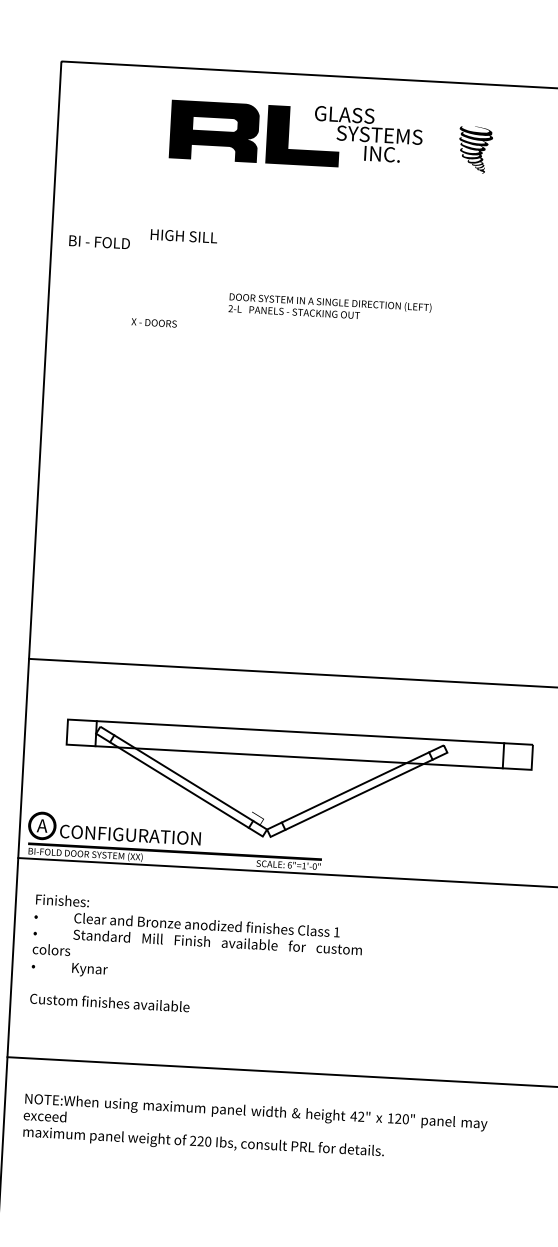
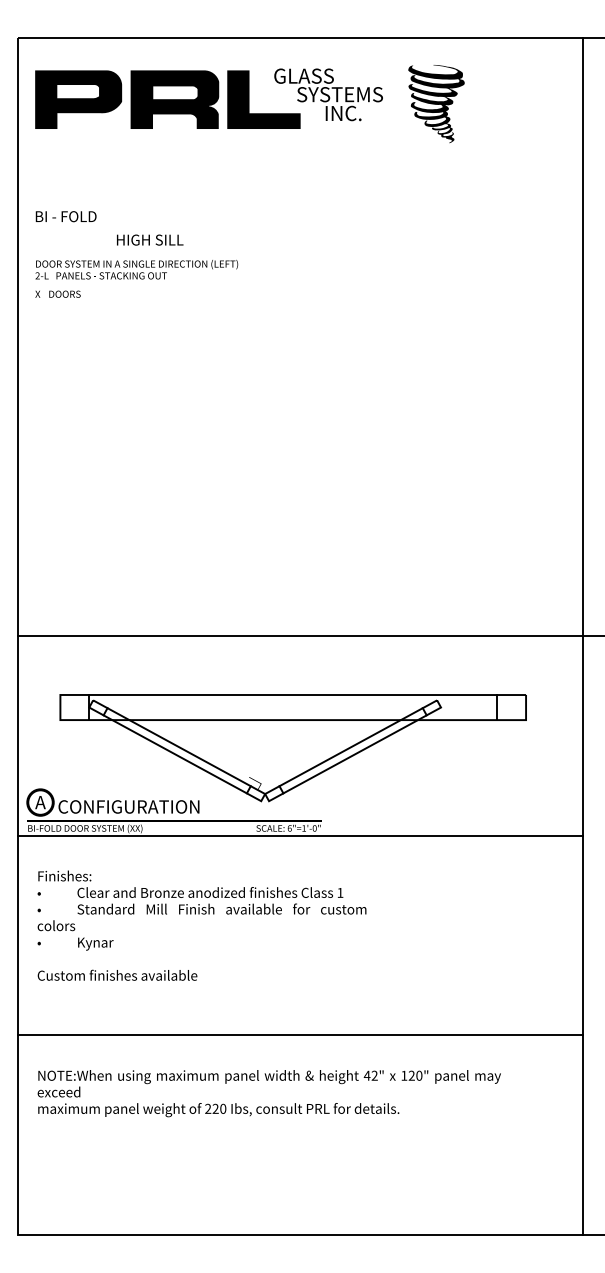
part: (118, 125) -> (78, 99), added
part: (475, 150) -> (436, 104), size x1.67
text: (184, 235) -> (150, 239), moved
text: (329, 307) -> (136, 269), moved
text: (153, 322) -> (57, 293), moved

